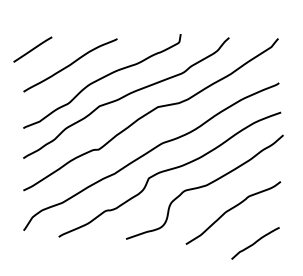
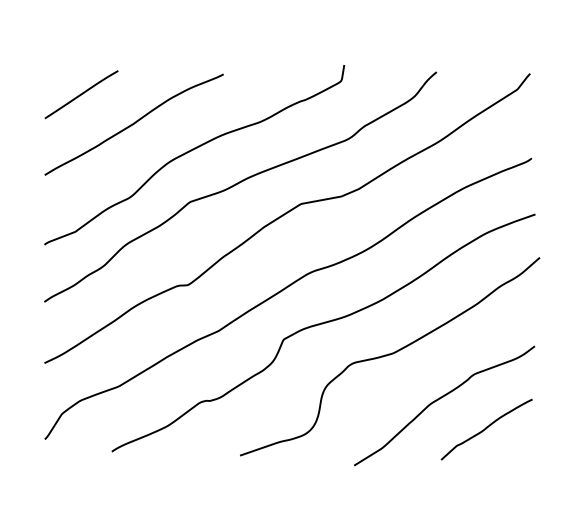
line: (32, 49) -> (80, 94), moved
curve: (255, 243) -> (486, 429), moved

